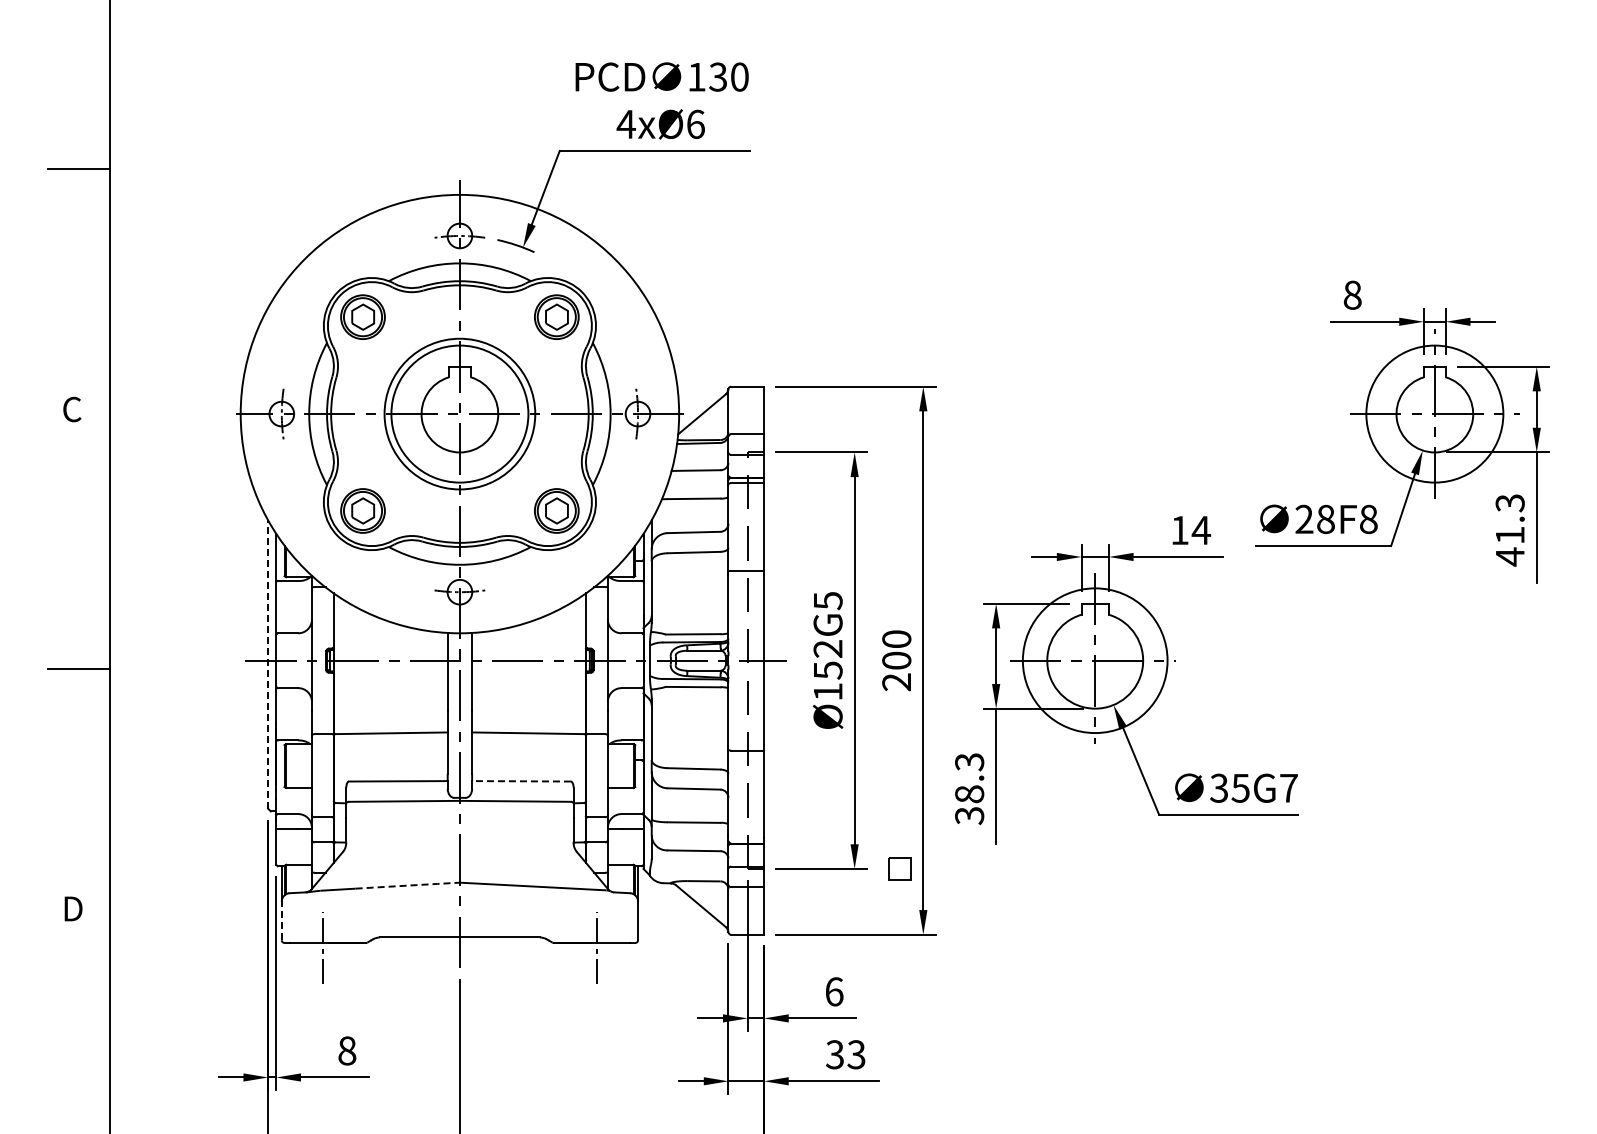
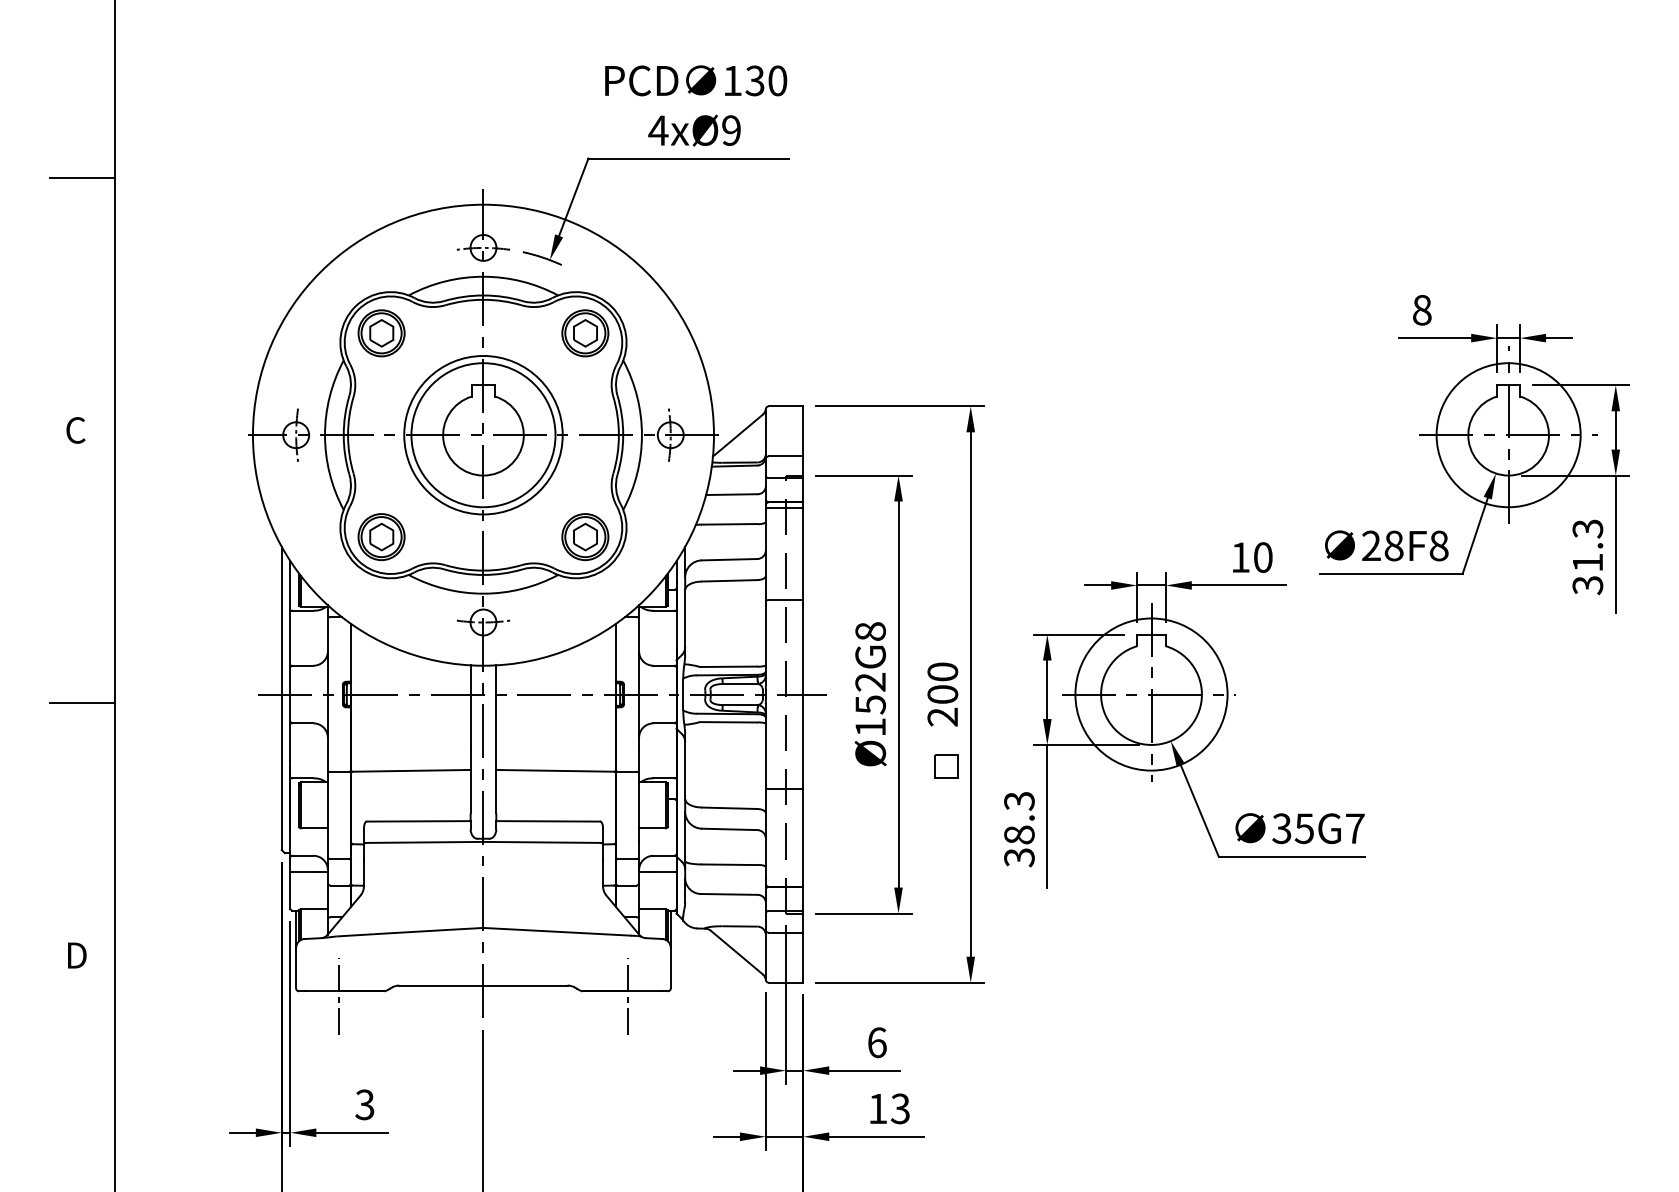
text: (695, 124) -> (731, 130), 4xØ6 -> 4xØ9
text: (1201, 530) -> (1263, 557), 14 -> 10
text: (1509, 556) -> (1587, 584), 41.3 -> 31.3
text: (827, 600) -> (869, 631), Ø152G5 -> Ø152G8
line: (268, 663) -> (282, 697), dashed -> solid
line: (521, 781) -> (548, 821), dashed -> solid
part: (899, 868) -> (945, 765), moved
line: (407, 885) -> (428, 930), dashed -> solid
line: (281, 920) -> (295, 967), dashed -> solid
text: (347, 1050) -> (365, 1104), 8 -> 3
text: (834, 1054) -> (877, 1108), 33 -> 13

